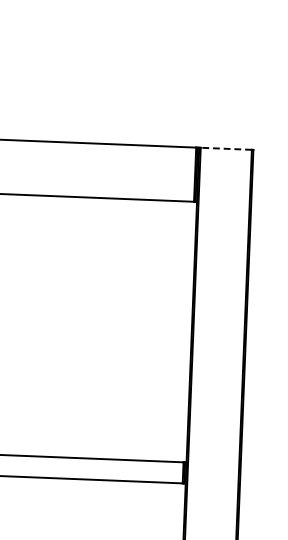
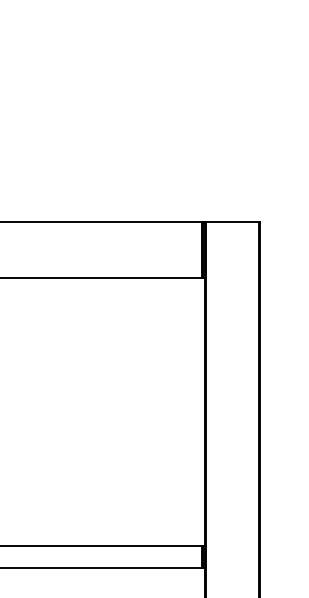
line: (226, 148) -> (232, 222), dashed -> solid

